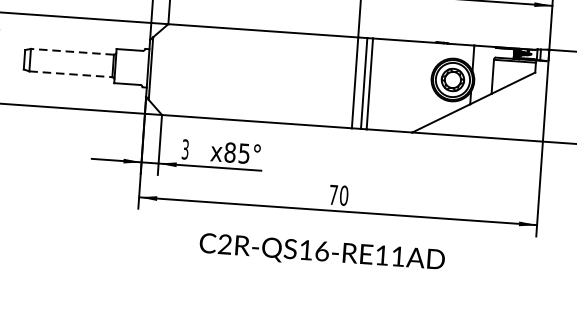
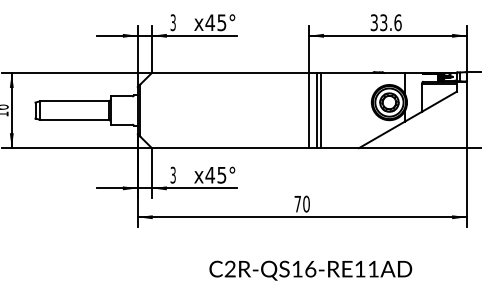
line: (72, 52) -> (74, 101), dashed -> solid
line: (72, 73) -> (75, 119), dashed -> solid
text: (230, 151) -> (210, 174), x85° -> x45°
text: (321, 252) -> (310, 270), moved

